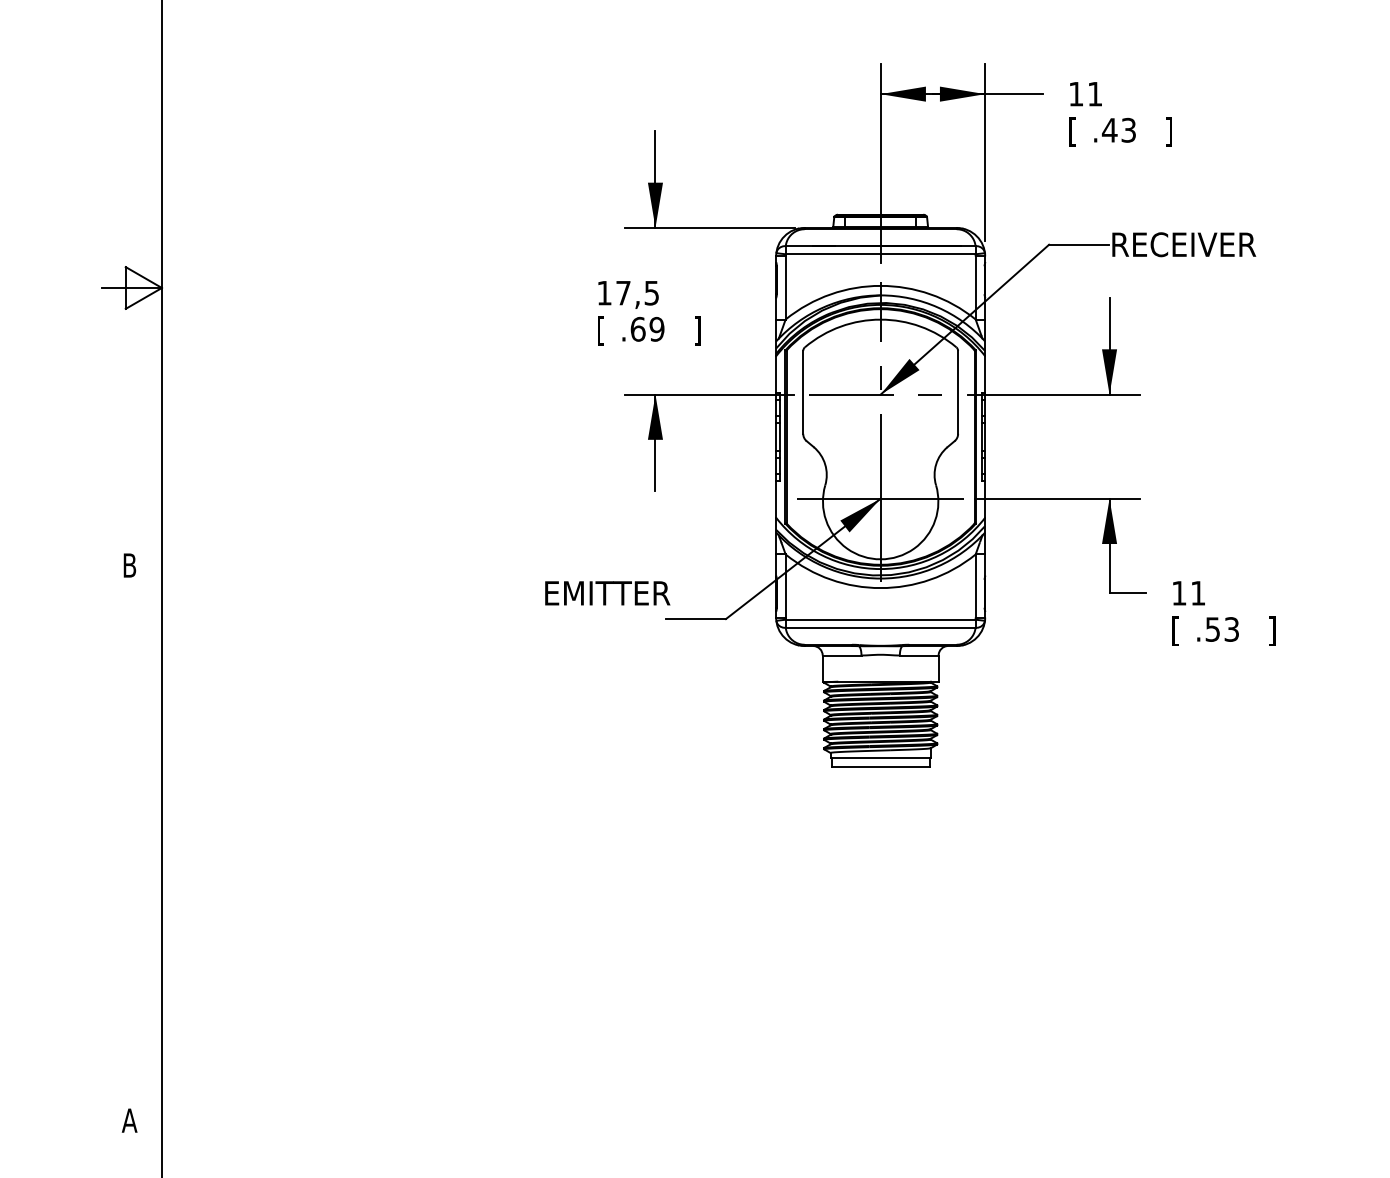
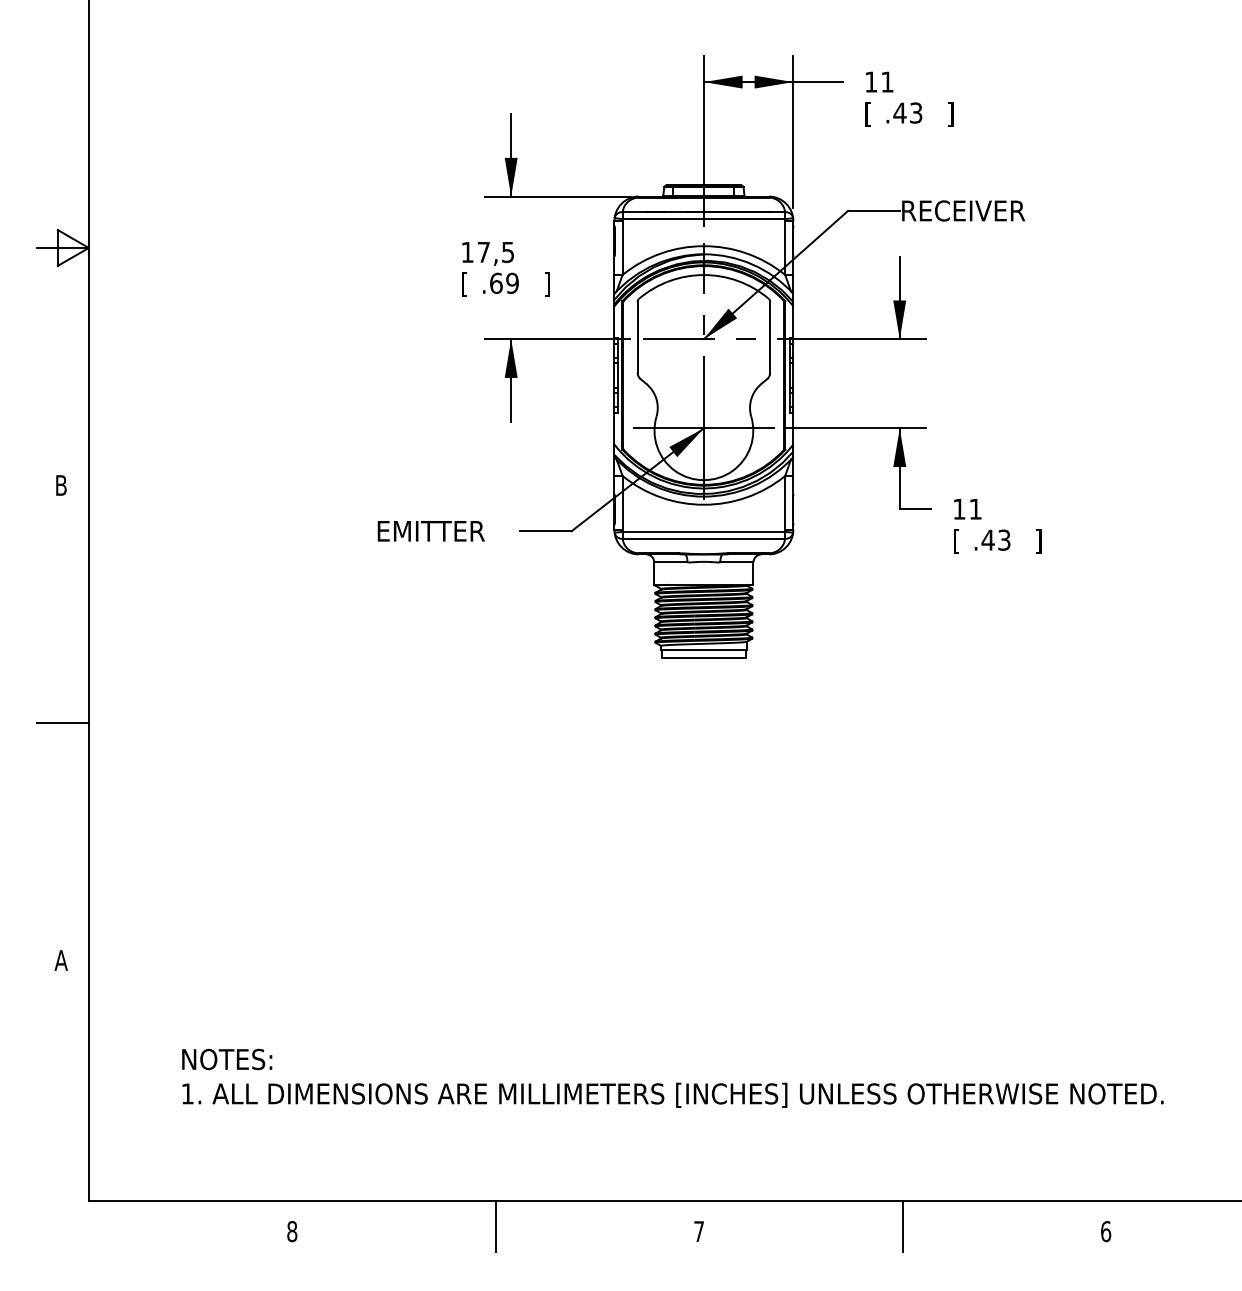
text: (606, 593) -> (430, 531), moved
text: (1212, 628) -> (987, 539), .53 -> .43
line: (131, 843) -> (62, 723), added

